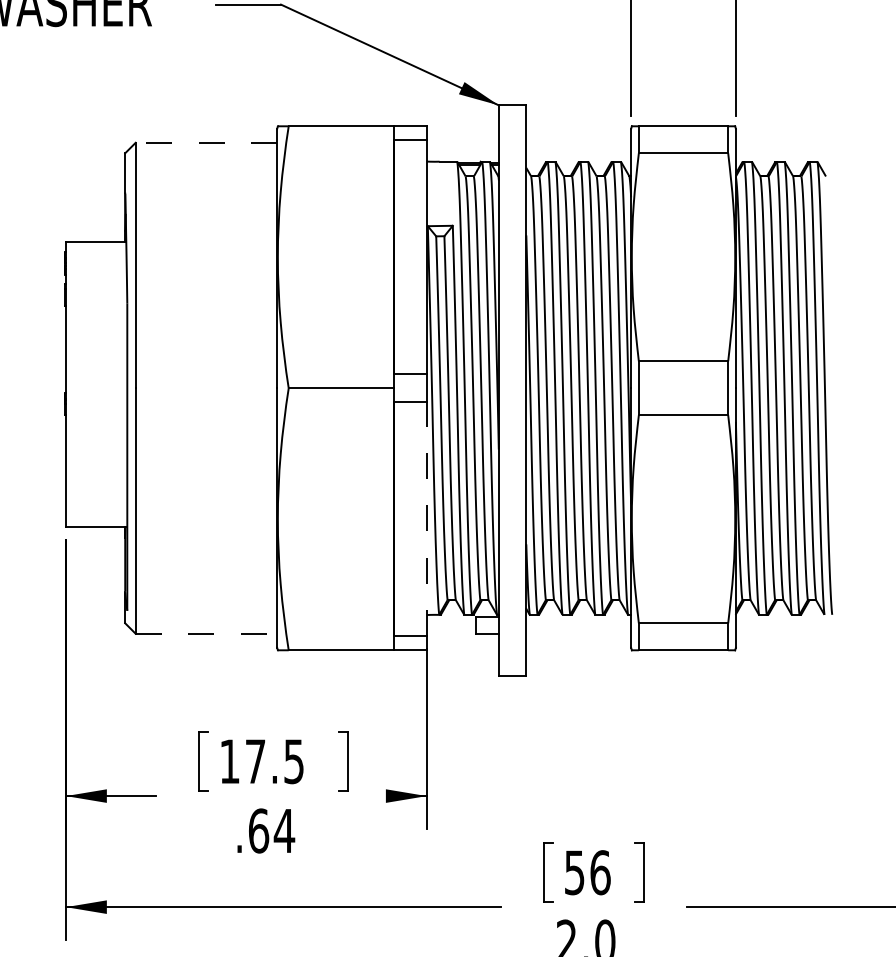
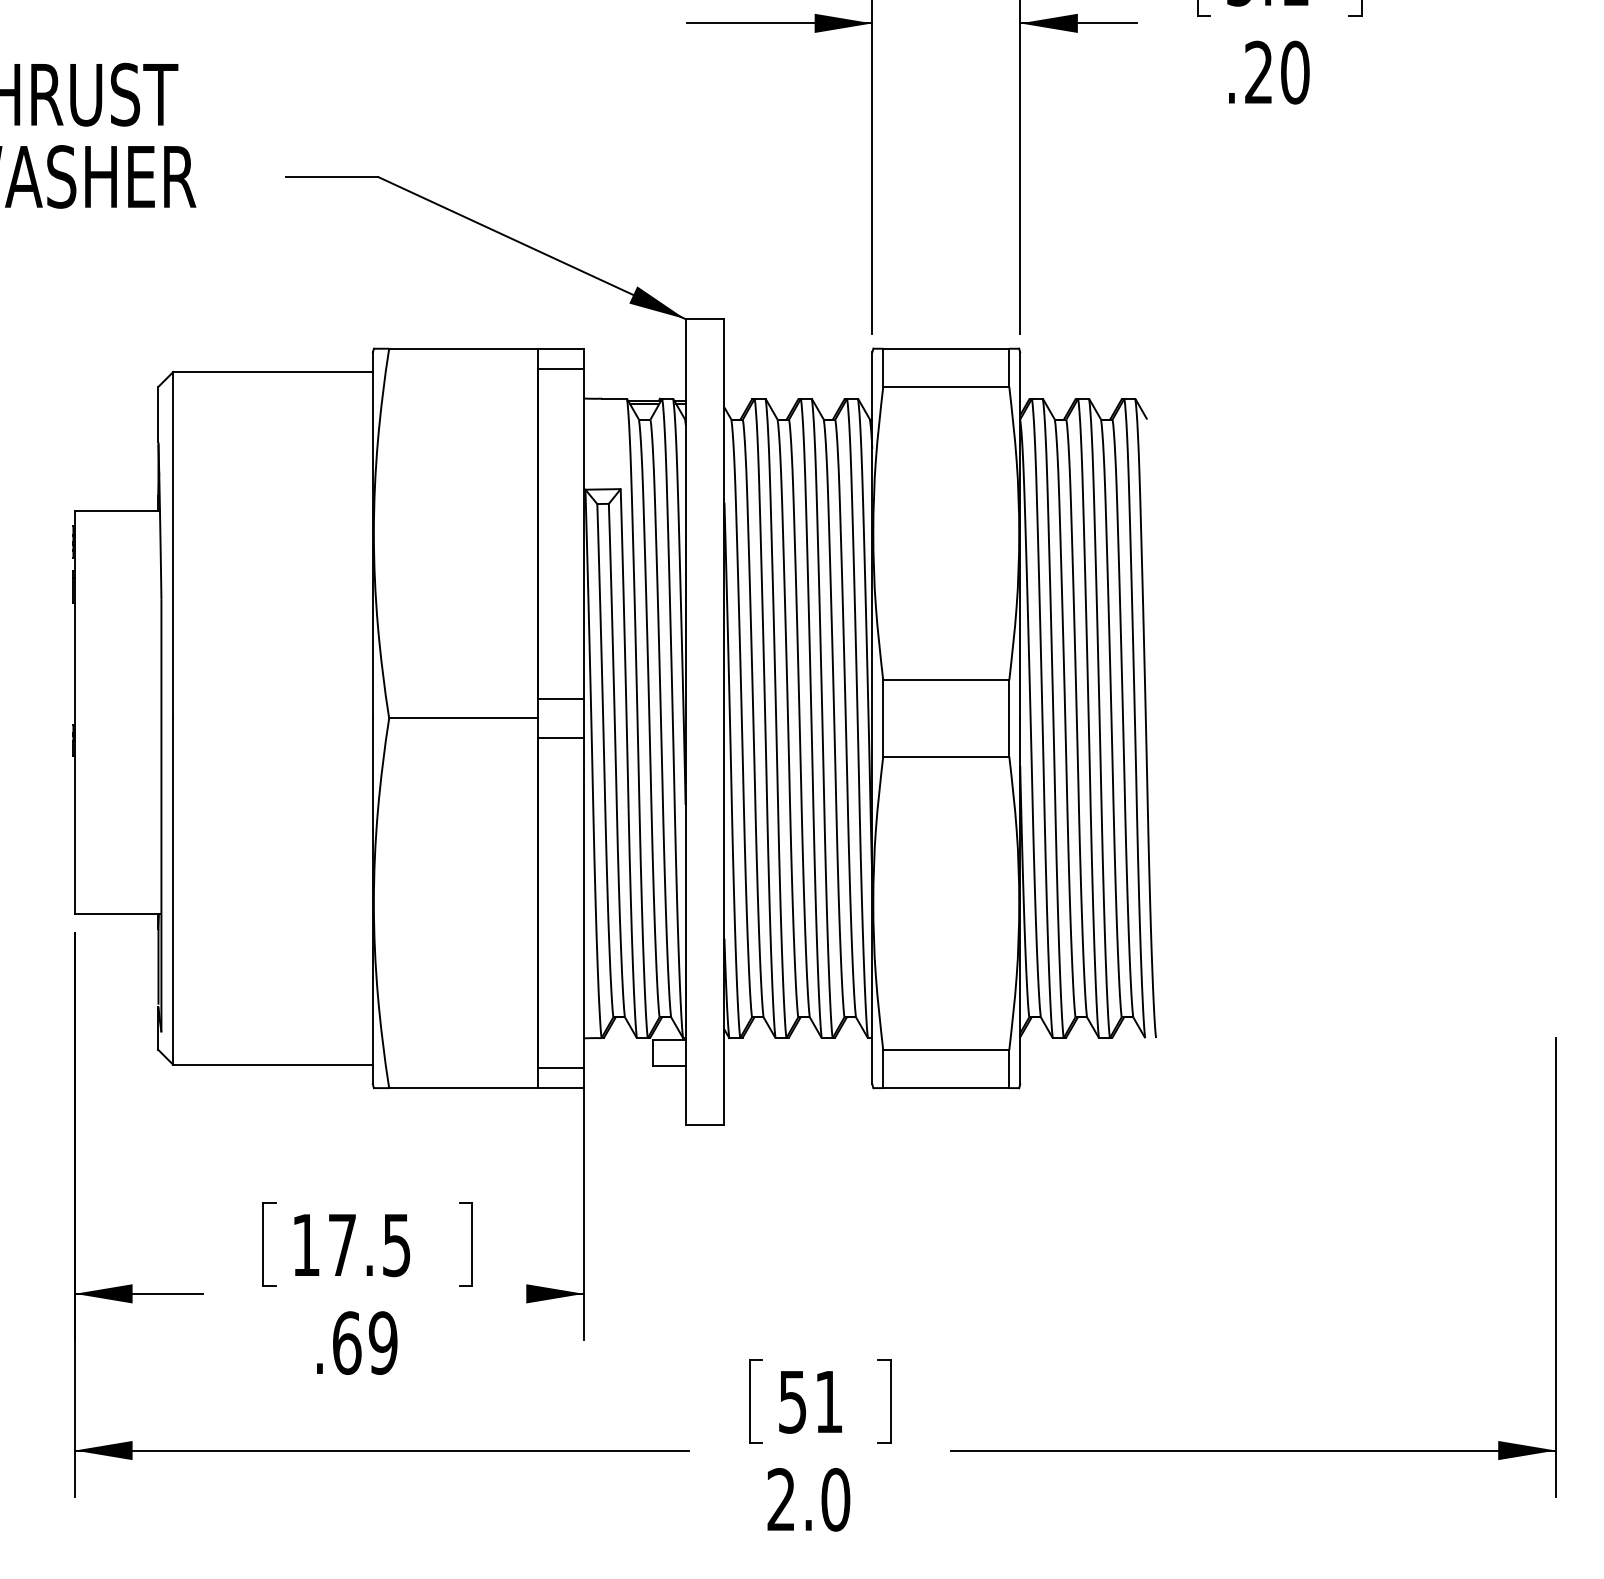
line: (206, 143) -> (273, 372), dashed -> solid
line: (426, 518) -> (583, 902), dashed -> solid
line: (206, 633) -> (273, 1064), dashed -> solid
text: (284, 830) -> (383, 1342), .64 -> .69
text: (600, 872) -> (829, 1401), 56 -> 51

